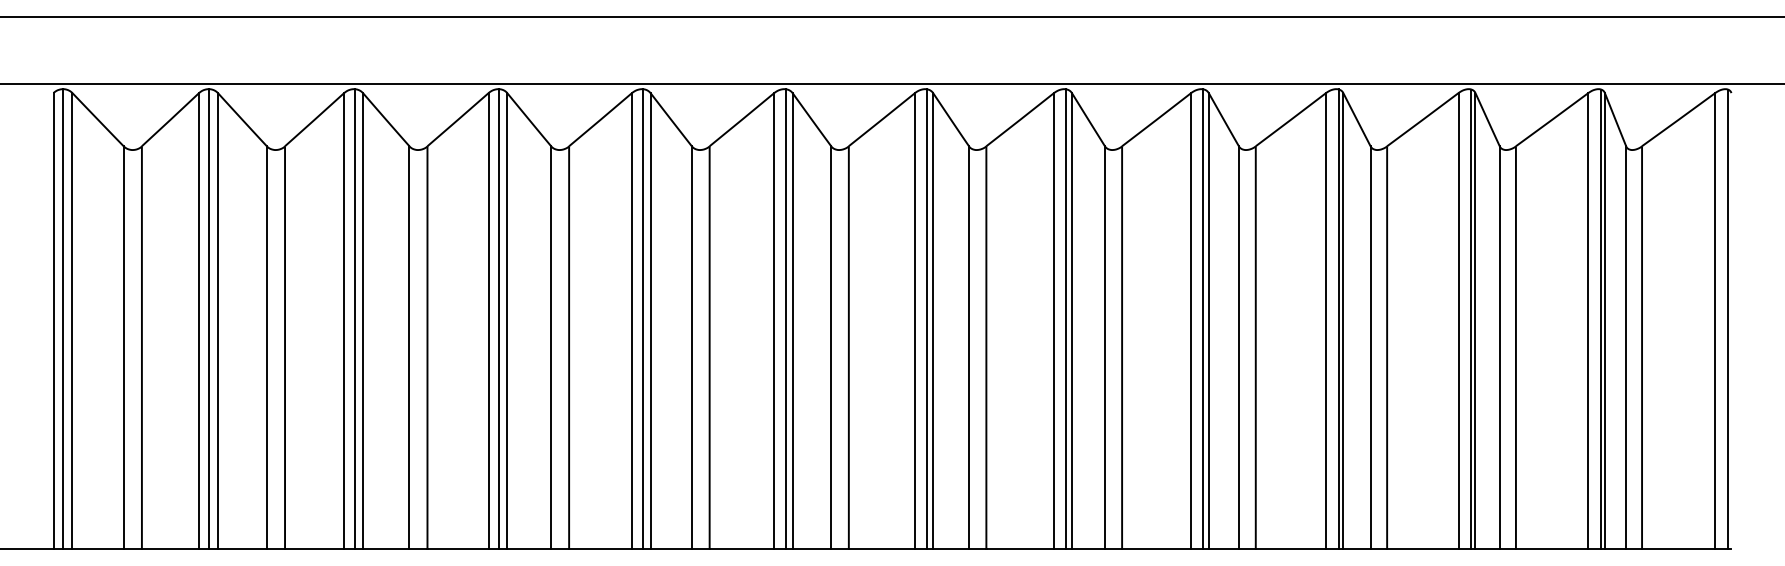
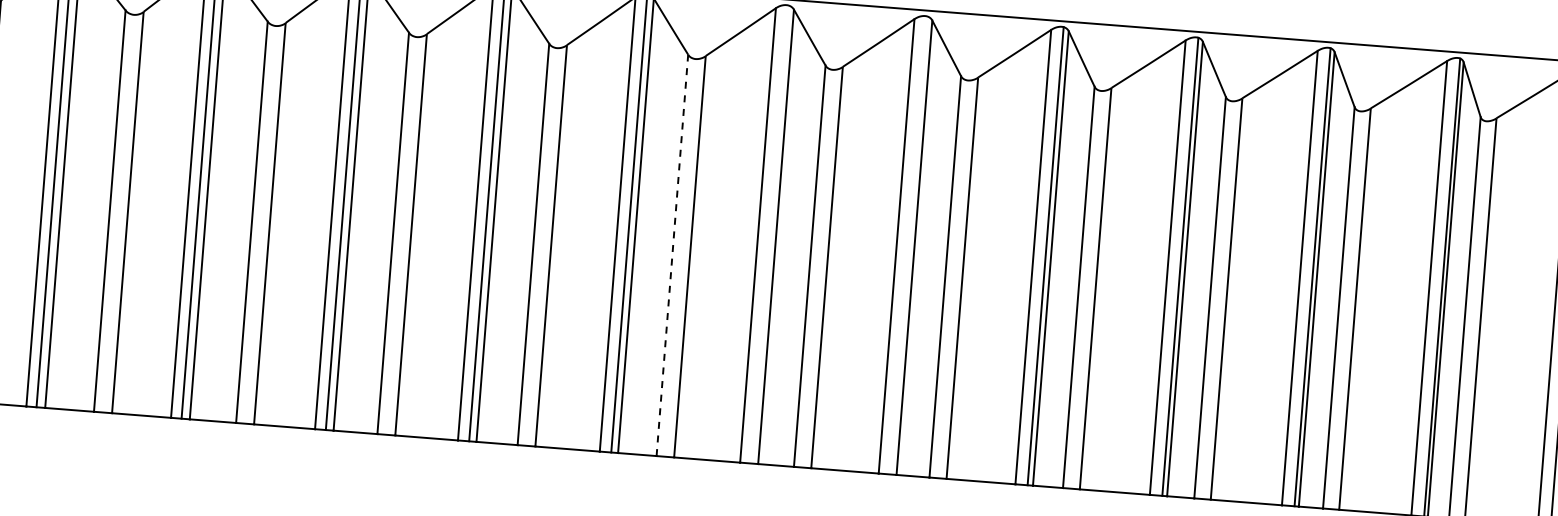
line: (926, 318) -> (769, 233), removed
line: (1066, 318) -> (909, 244), removed
line: (831, 347) -> (672, 255), solid -> dashed

